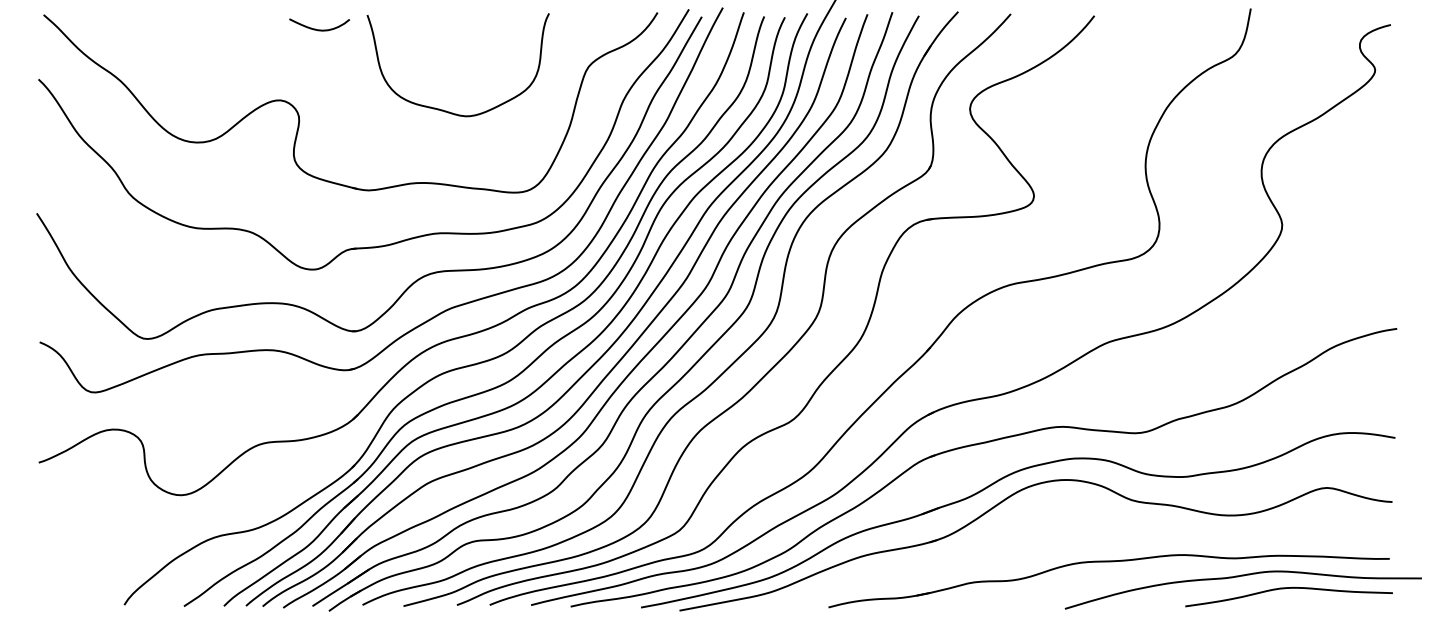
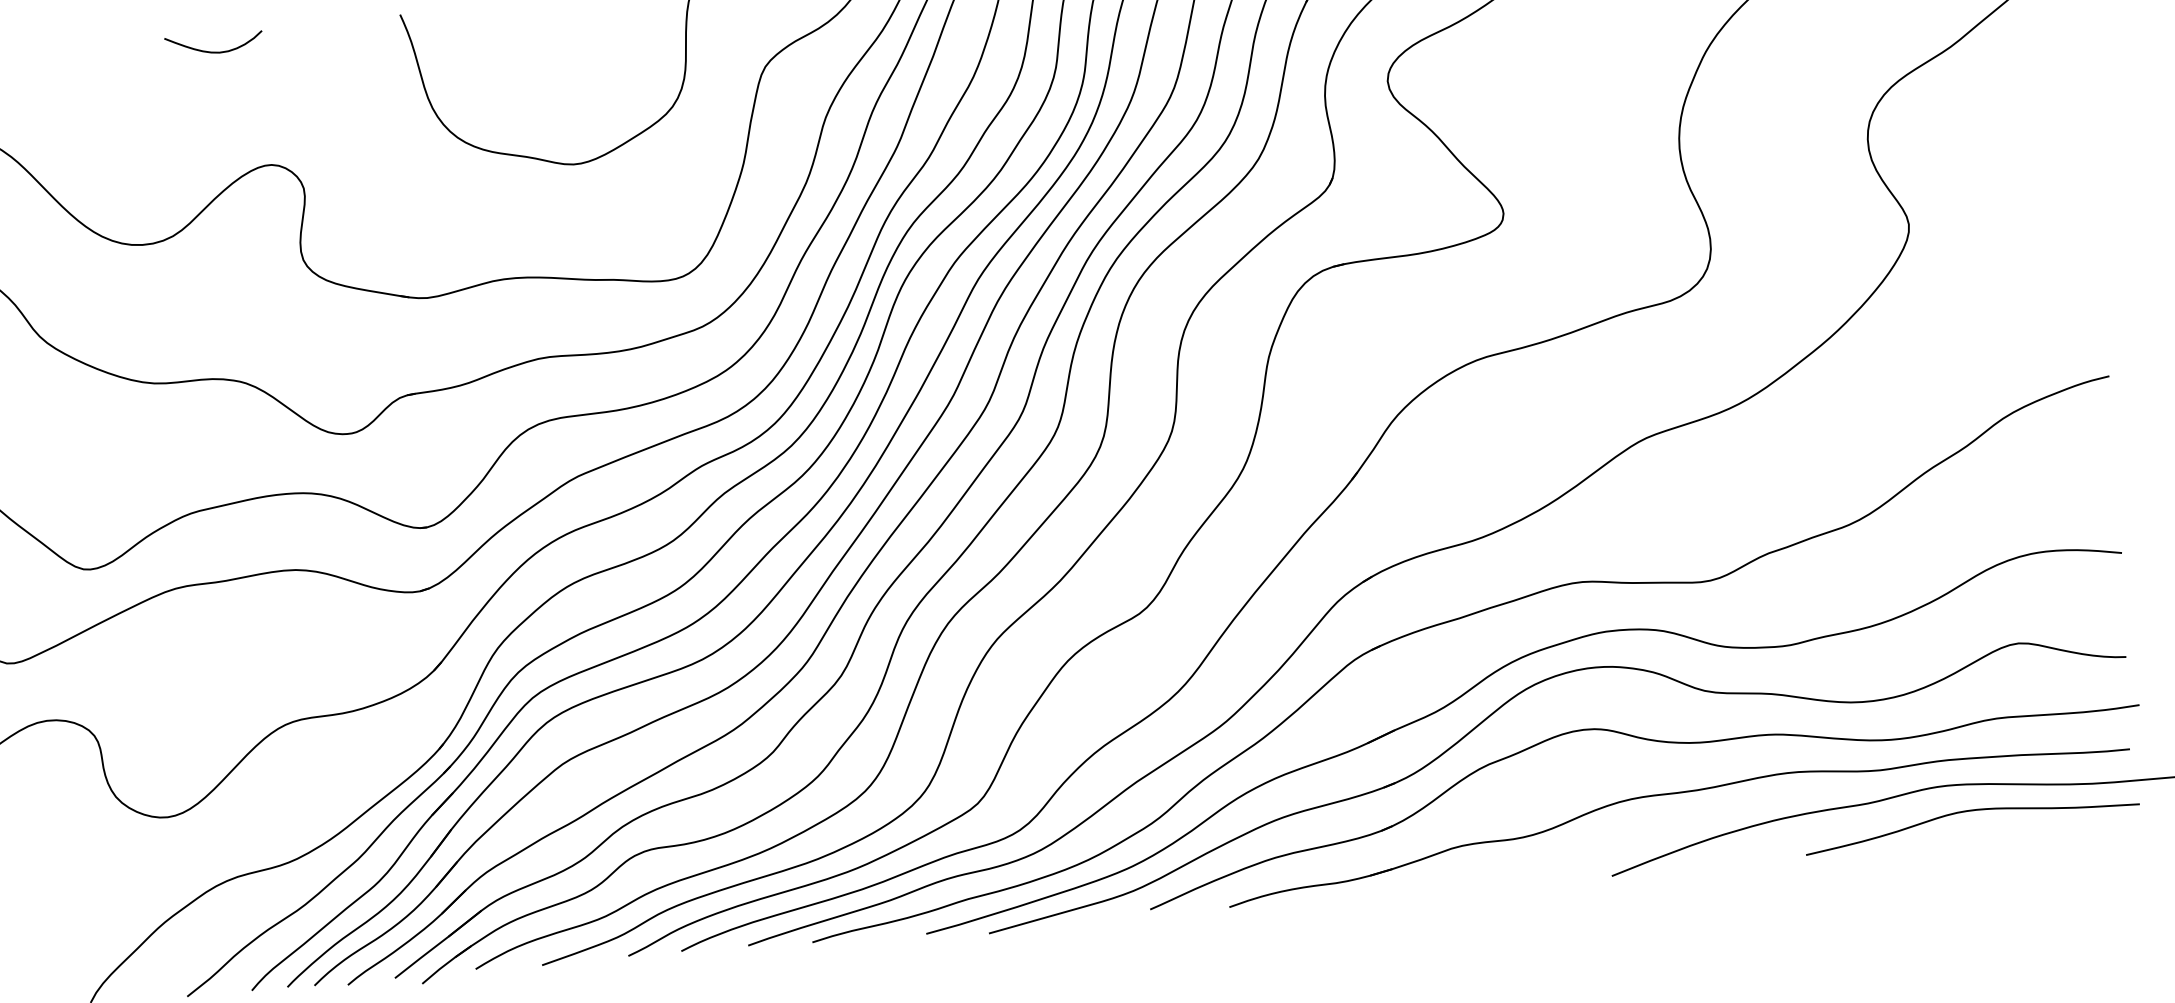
curve: (319, 29) -> (214, 51), moved
part: (1095, 528) -> (1649, 741), added

